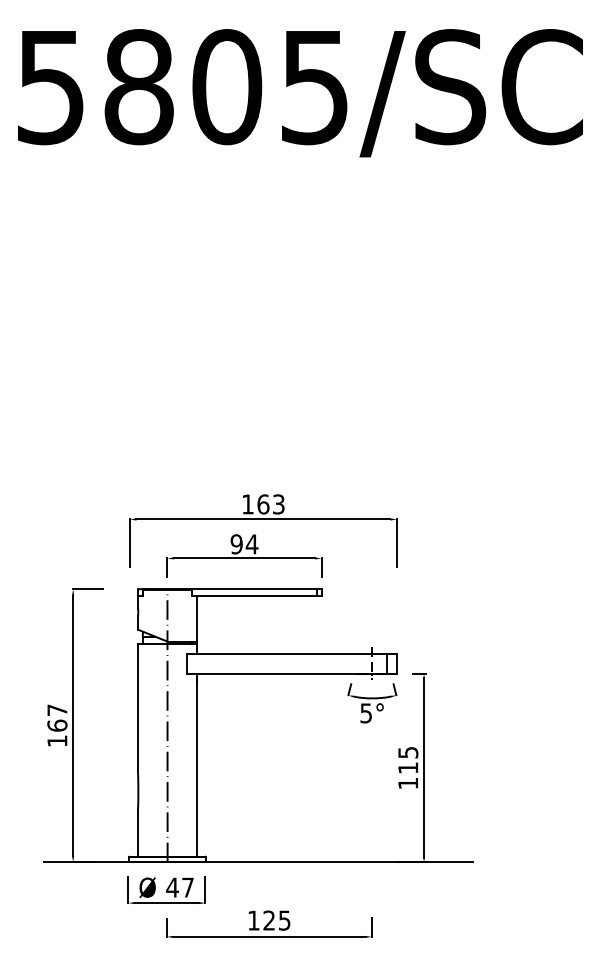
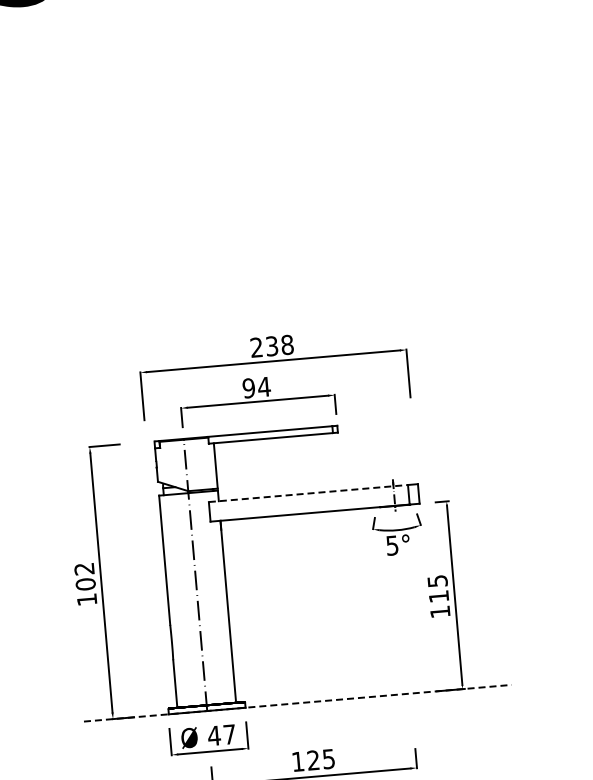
text: (263, 504) -> (272, 346), 163 -> 238
line: (287, 654) -> (308, 493), solid -> dashed
text: (57, 717) -> (85, 576), 167 -> 102
line: (258, 862) -> (297, 703), solid -> dashed

